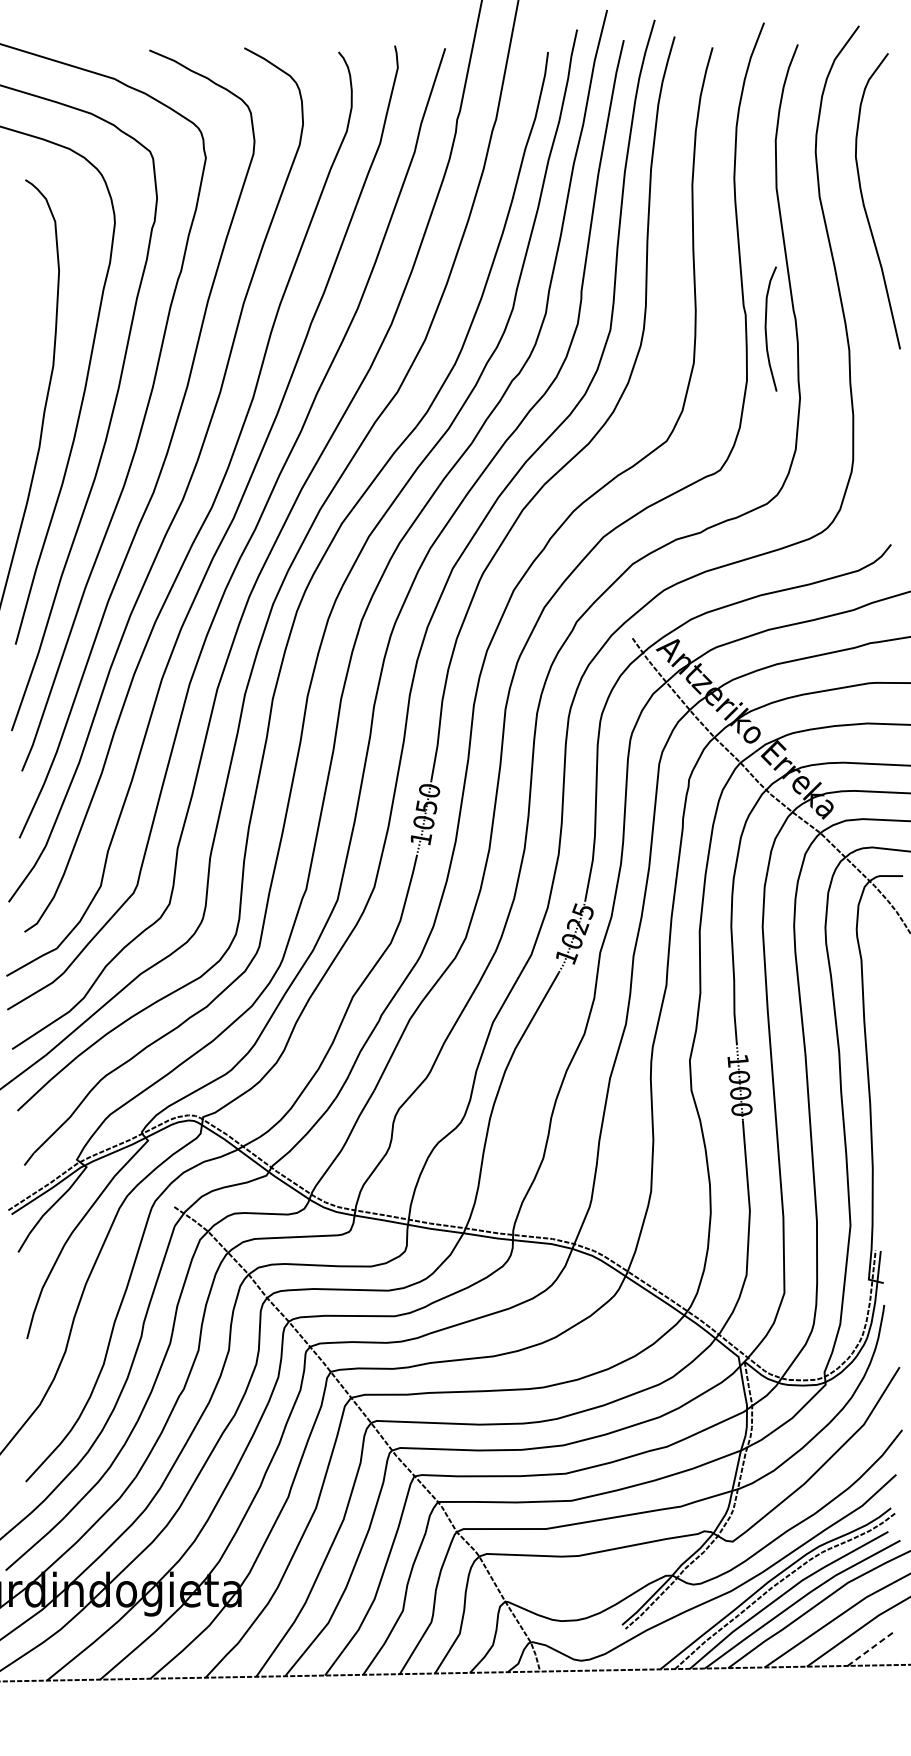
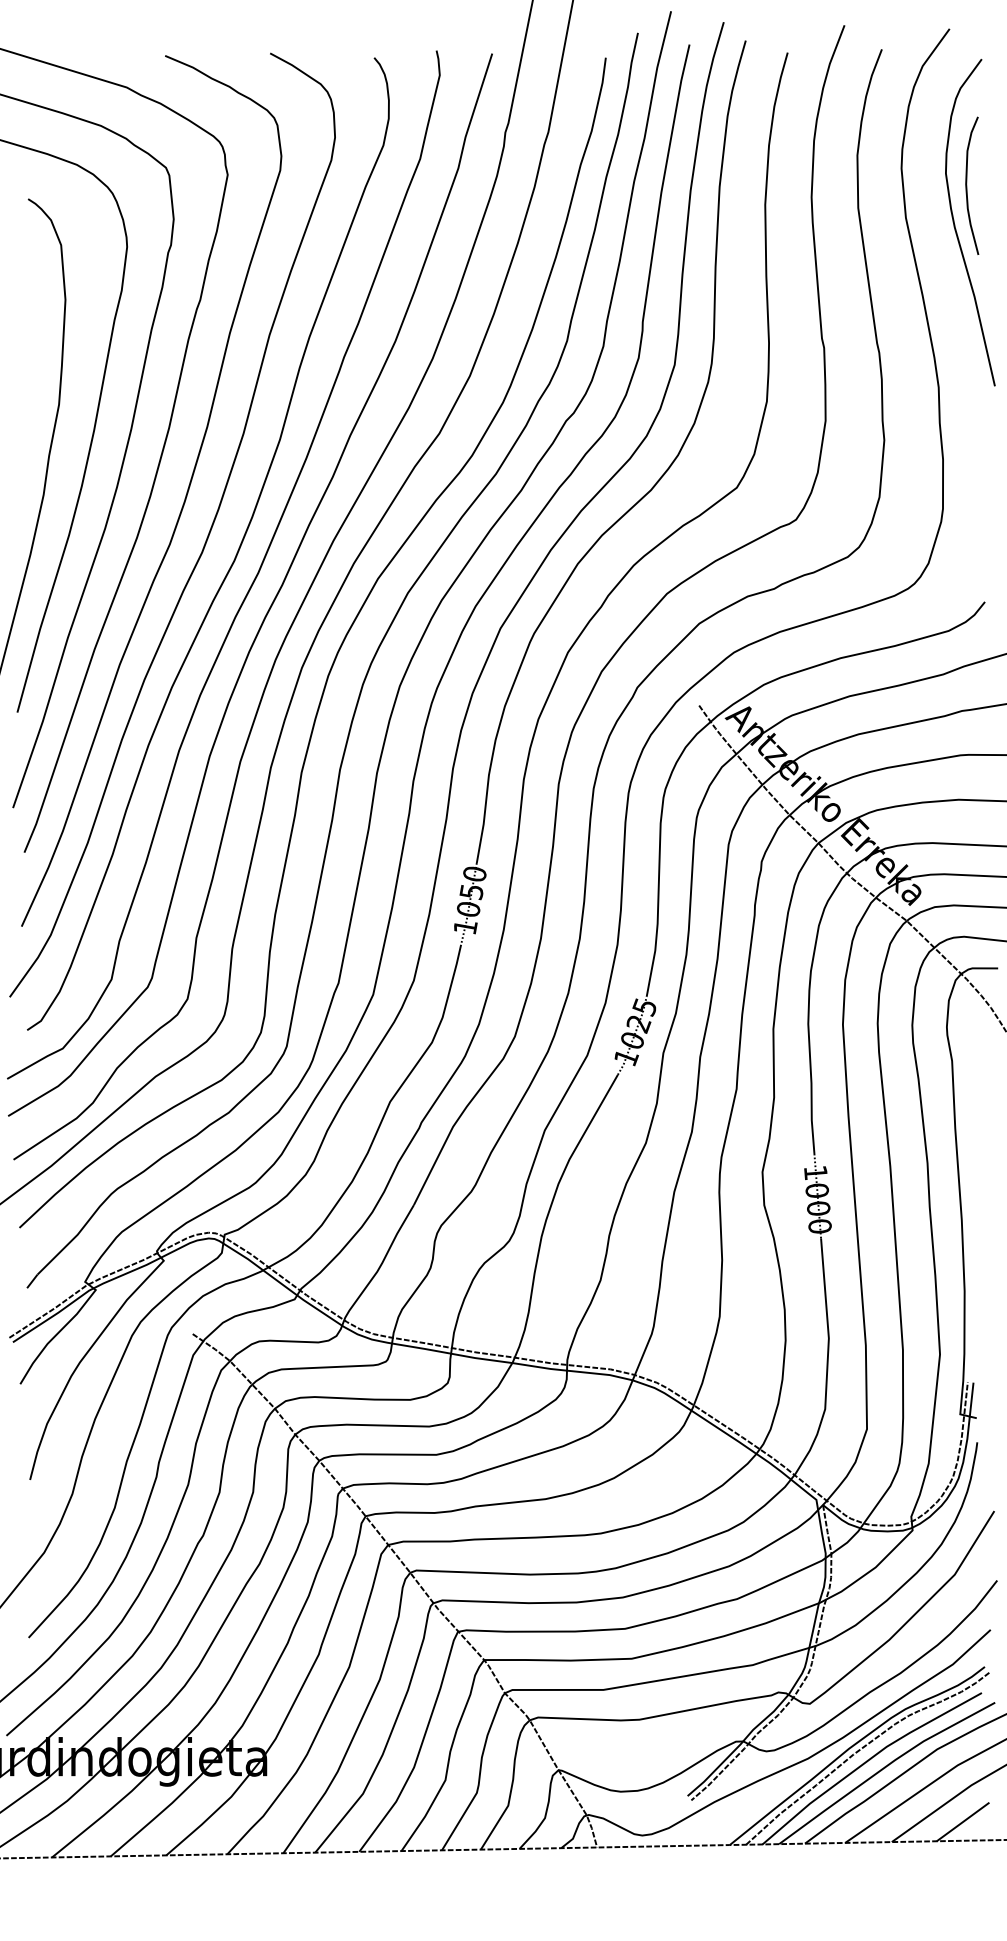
curve: (766, 328) -> (967, 185), moved
line: (871, 1648) -> (963, 1821), dashed -> solid

